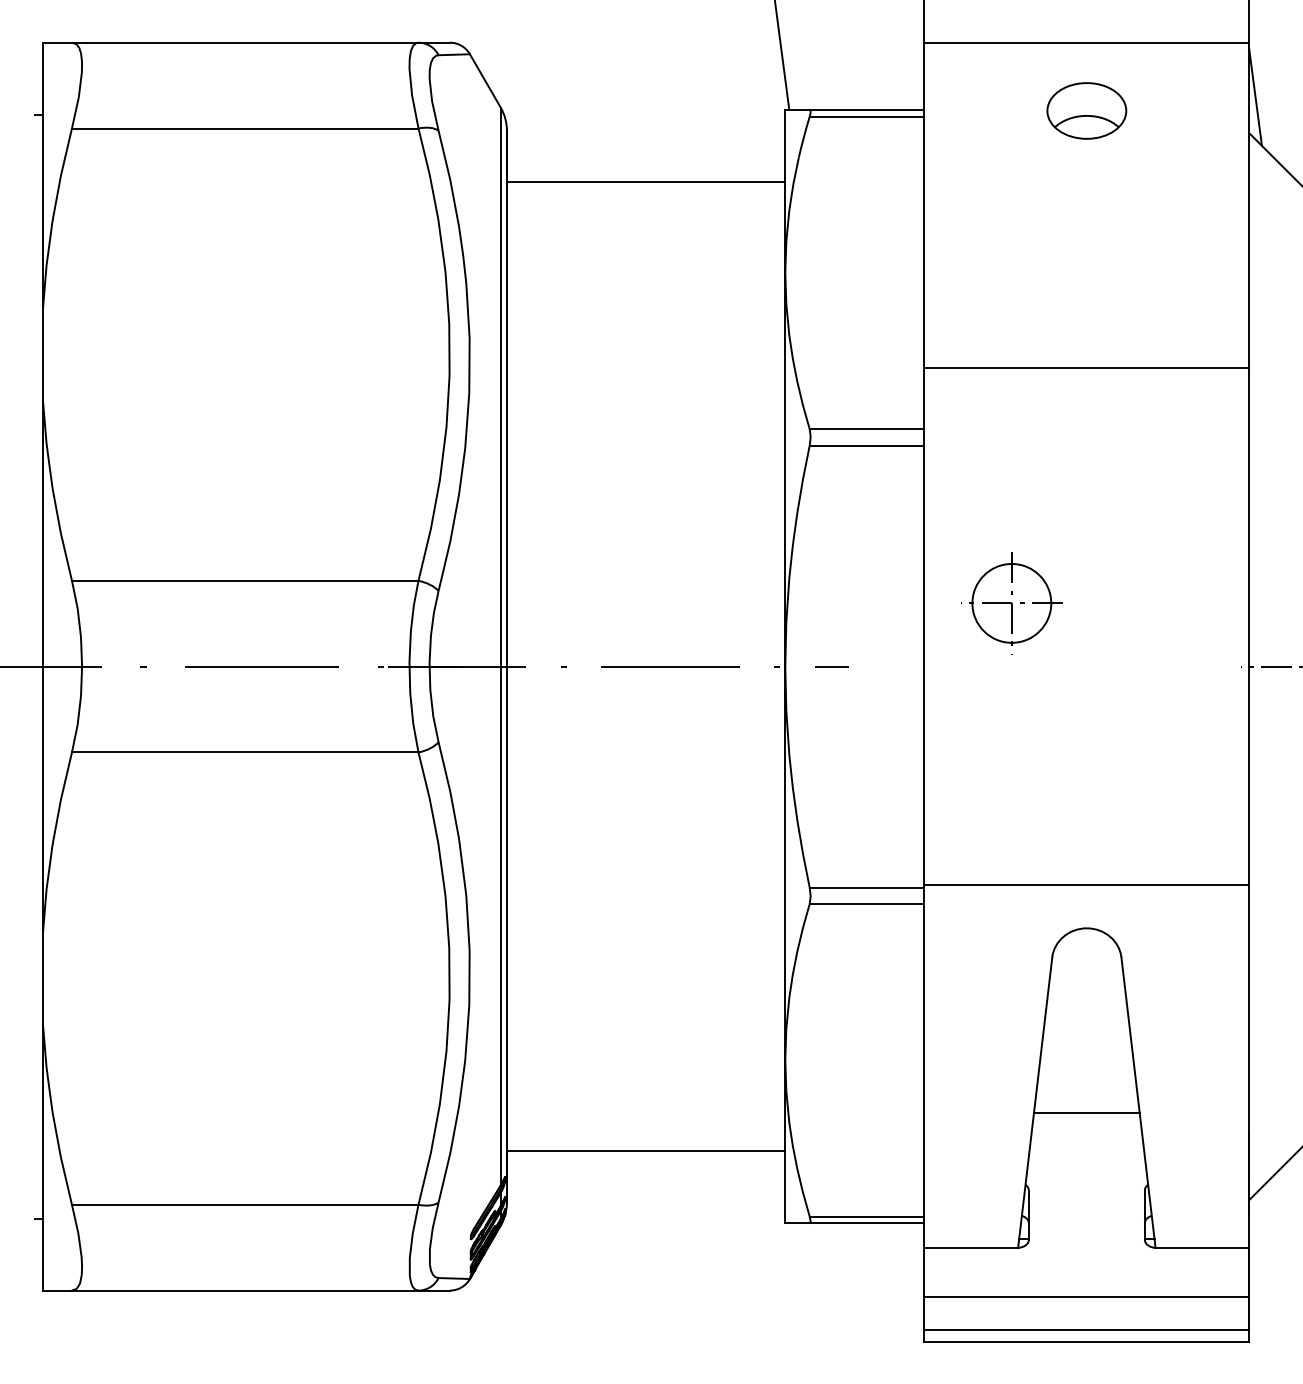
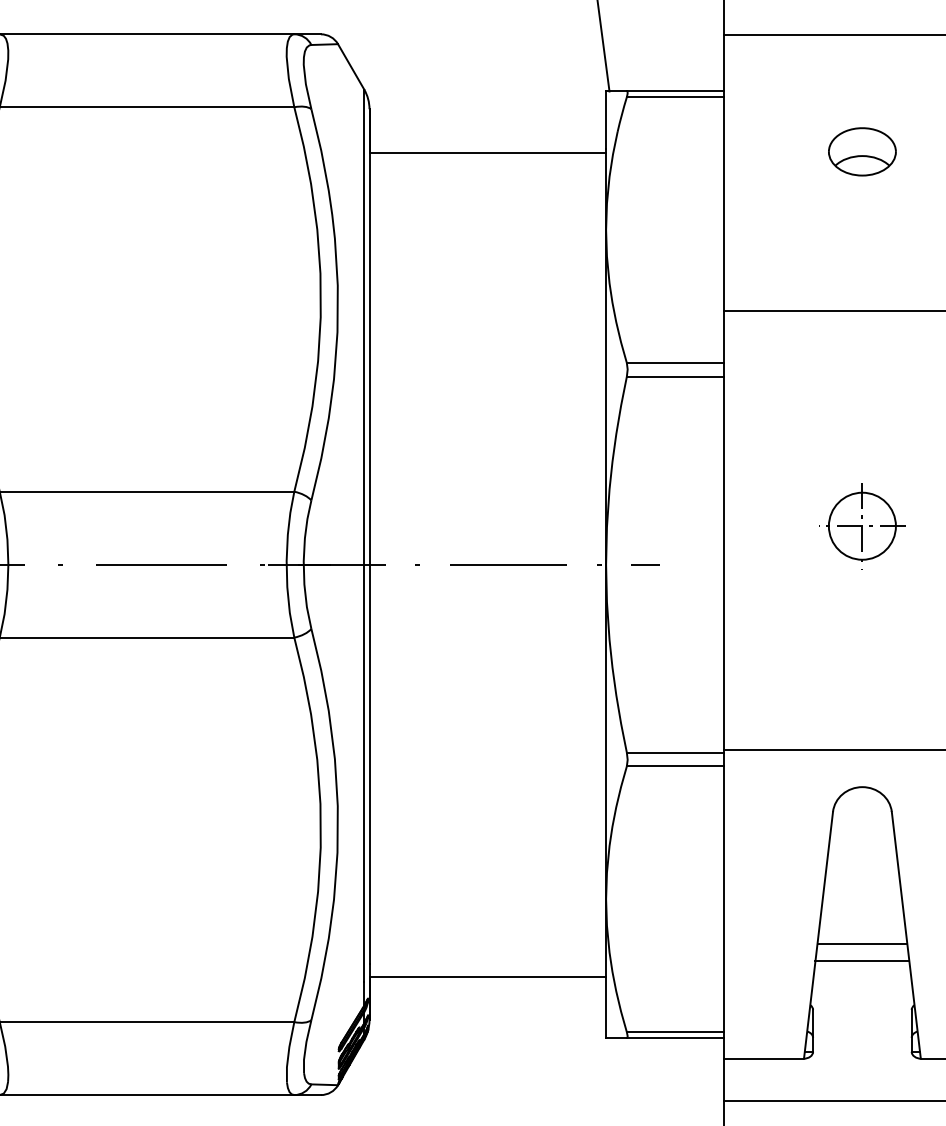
part: (1086, 110) -> (862, 151), moved
part: (1011, 603) -> (862, 526), moved
line: (1086, 1133) -> (862, 961), added

